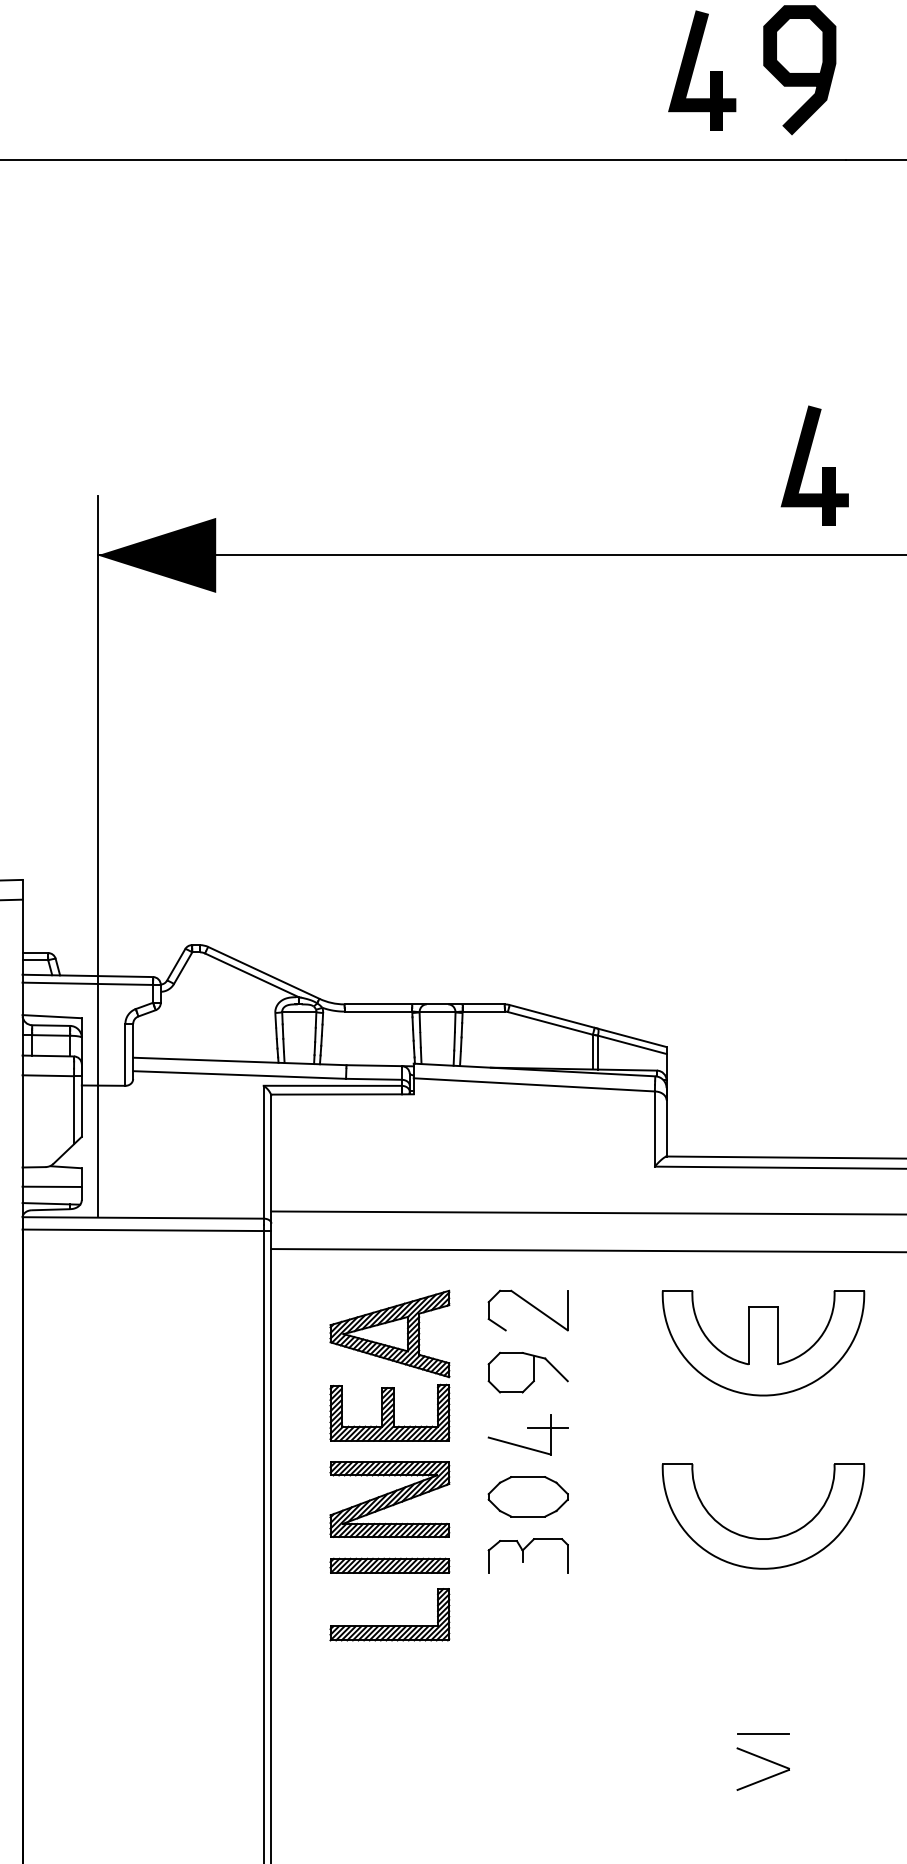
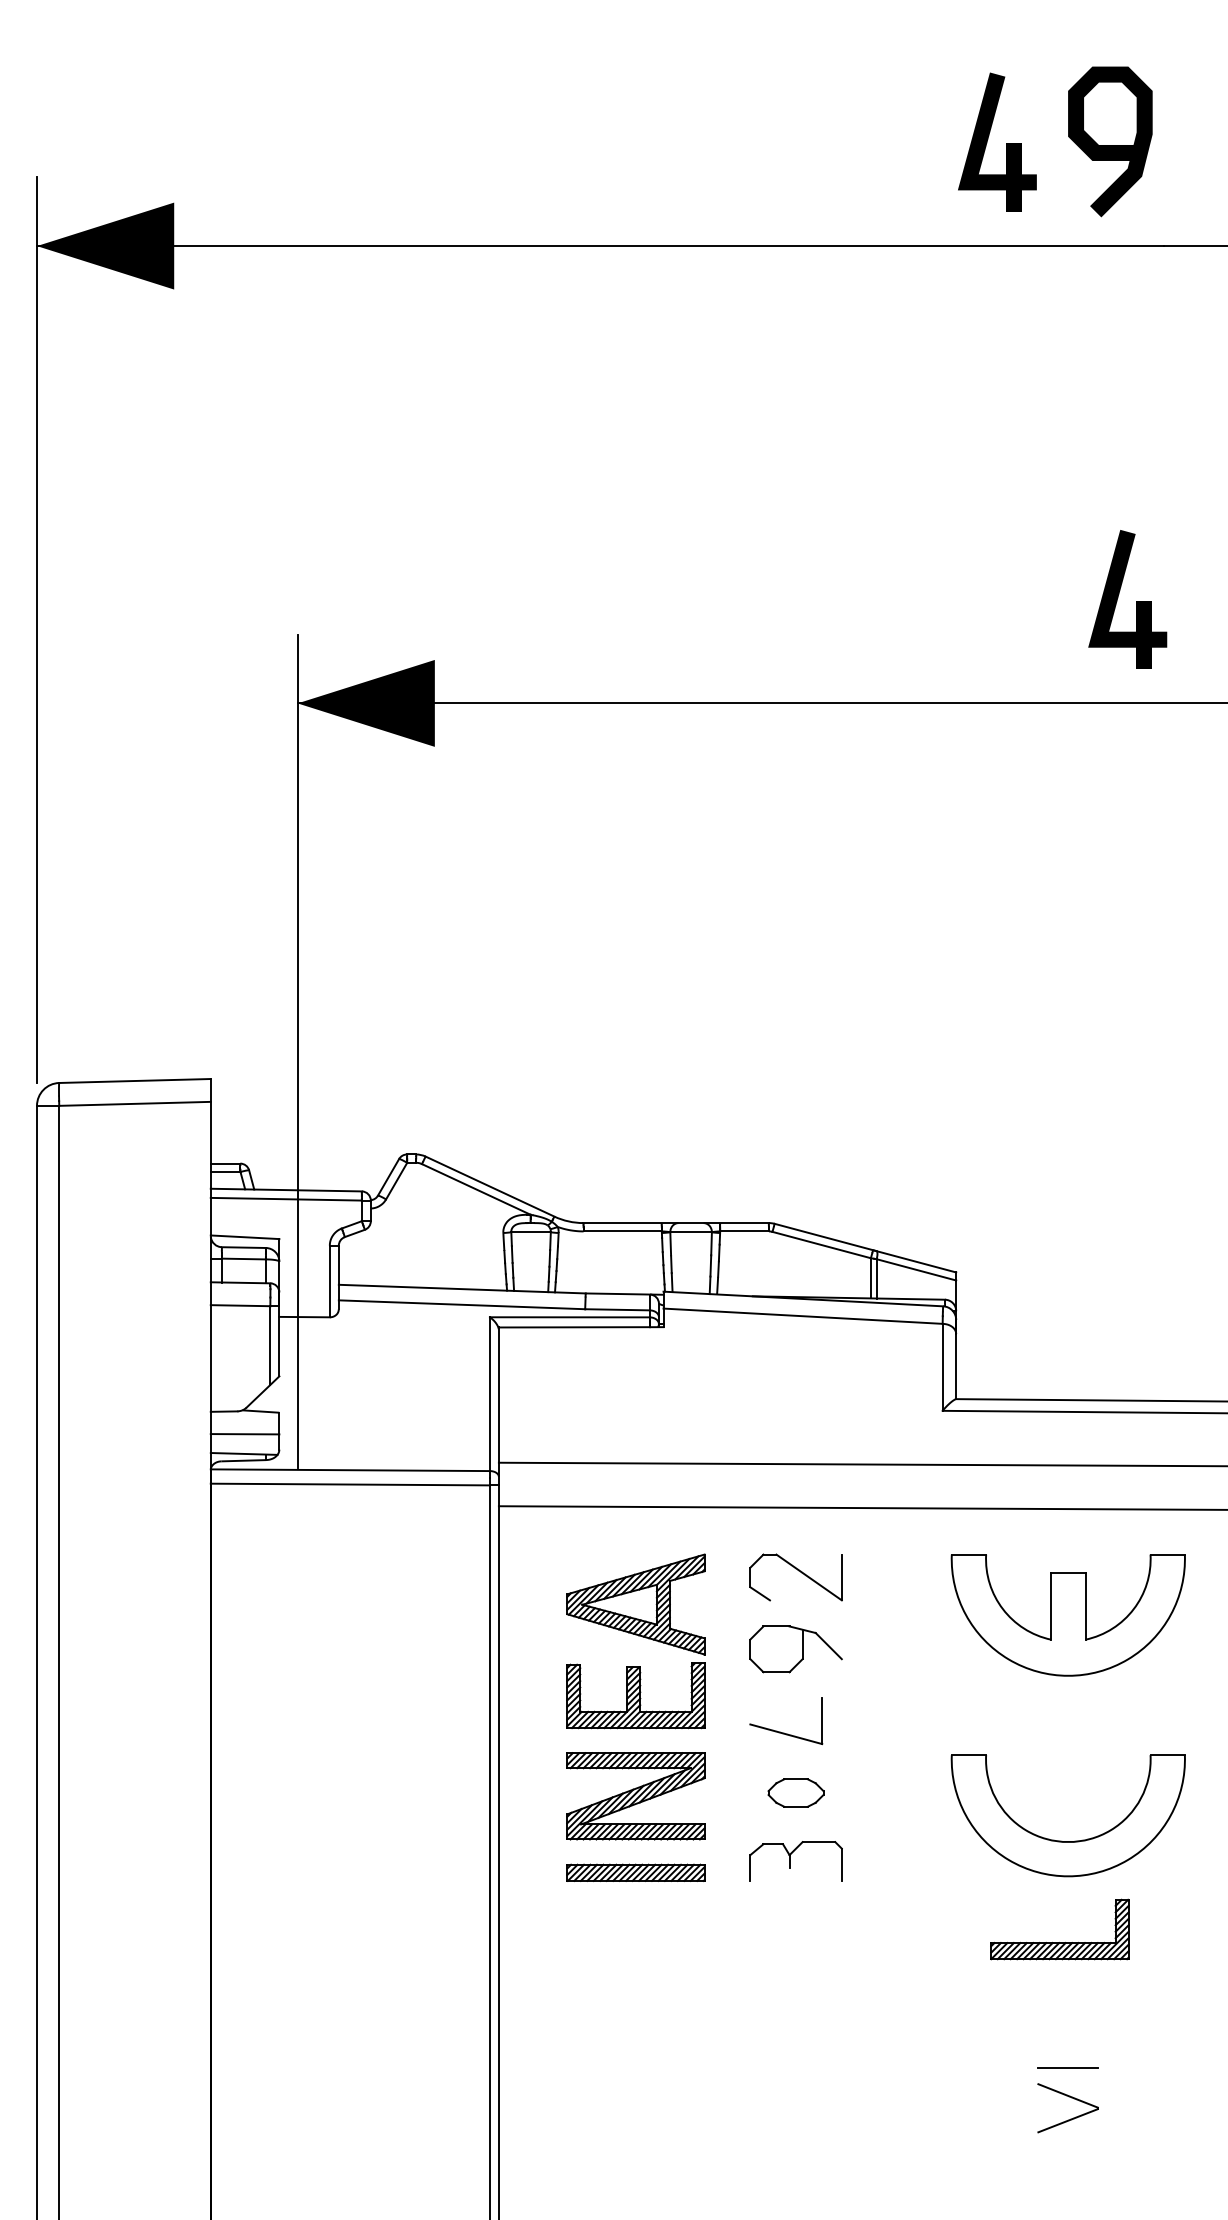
line: (547, 1428) -> (818, 1713), removed
part: (527, 1496) -> (795, 1792), size x0.6
part: (389, 1625) -> (1059, 1942), moved

